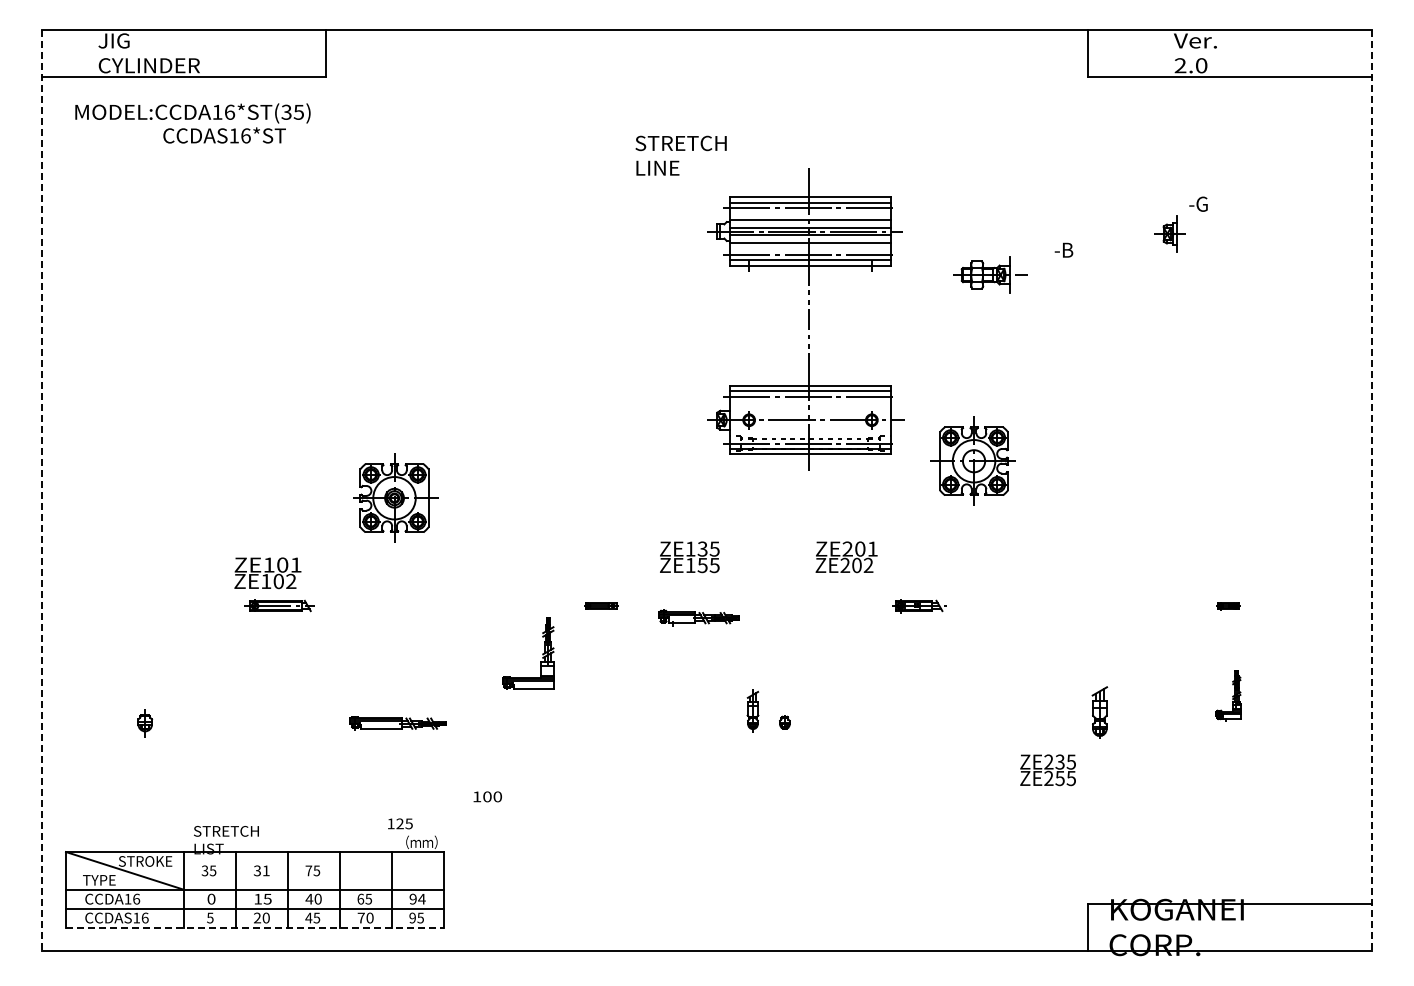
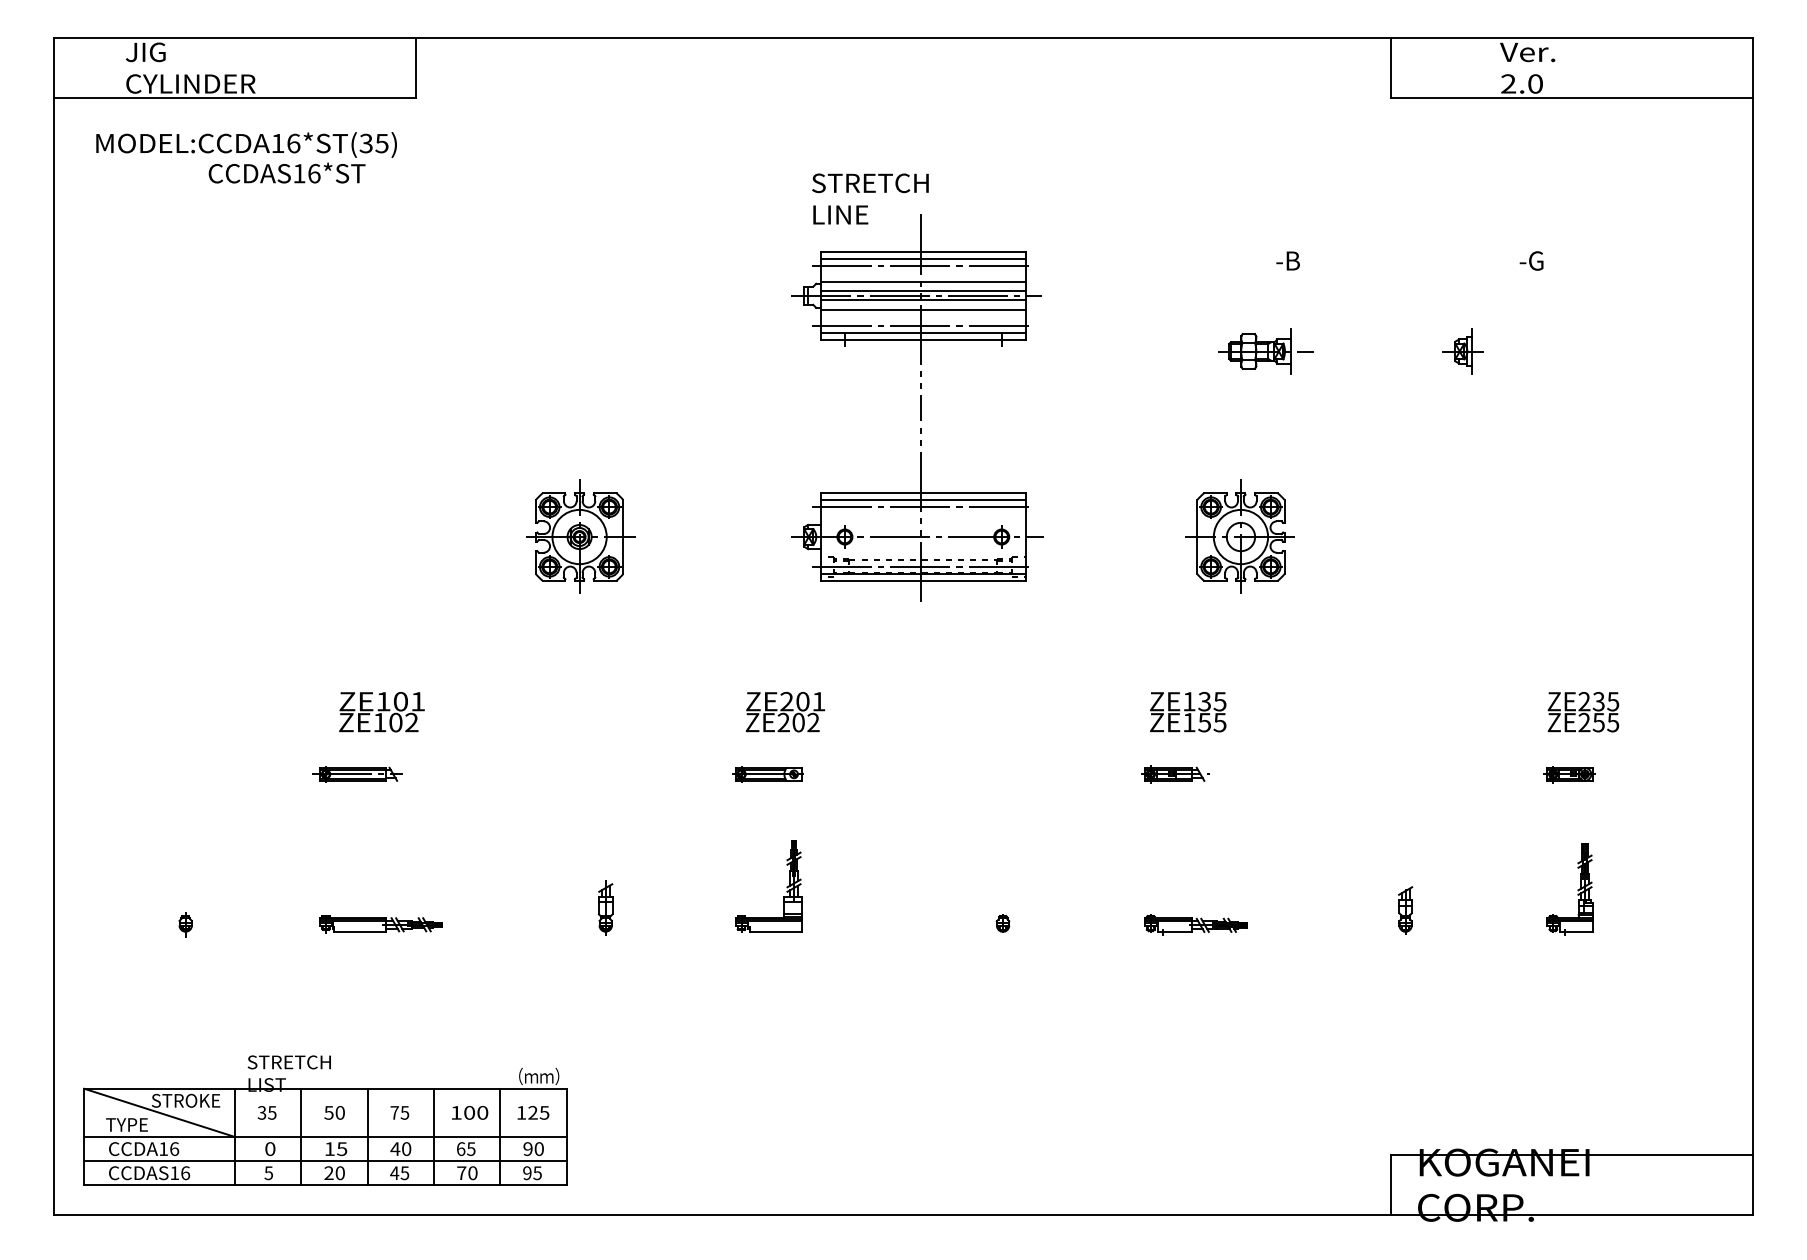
part: (1169, 233) -> (1462, 350), moved
text: (1063, 249) -> (1287, 260), moved
part: (805, 319) -> (916, 408), moved
part: (972, 460) -> (1238, 536), moved
line: (42, 490) -> (54, 626), dashed -> solid
line: (1371, 490) -> (1752, 626), dashed -> solid
part: (395, 497) -> (580, 536), moved
text: (689, 557) -> (1187, 712), moved
text: (846, 557) -> (785, 712), moved
text: (267, 573) -> (381, 712), moved
part: (600, 605) -> (767, 773), size x1.67
part: (1228, 606) -> (1569, 775), size x1.67
part: (698, 617) -> (1195, 924), moved
part: (542, 653) -> (786, 886), moved
part: (1228, 696) -> (1569, 890), size x1.43
part: (752, 710) -> (605, 907), moved
part: (1099, 711) -> (1405, 909), size x0.71
part: (145, 723) -> (185, 924), size x0.71
part: (397, 723) -> (380, 924), moved
text: (1047, 770) -> (1582, 712), moved
text: (487, 796) -> (469, 1112), moved
text: (400, 823) -> (533, 1112), moved
text: (261, 870) -> (334, 1112), 31 -> 50
text: (421, 898) -> (538, 1148), 94 -> 90
line: (254, 927) -> (325, 1185), dashed -> solid

